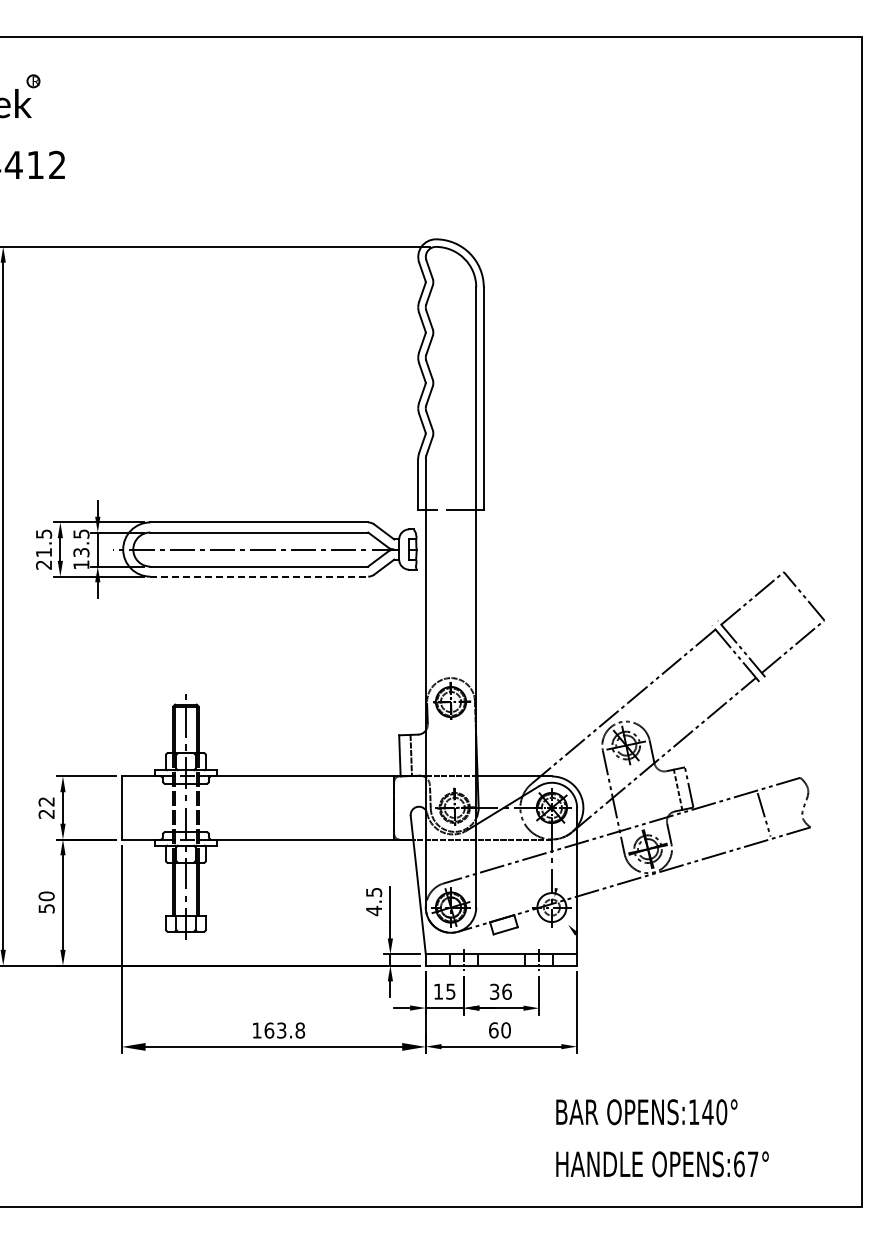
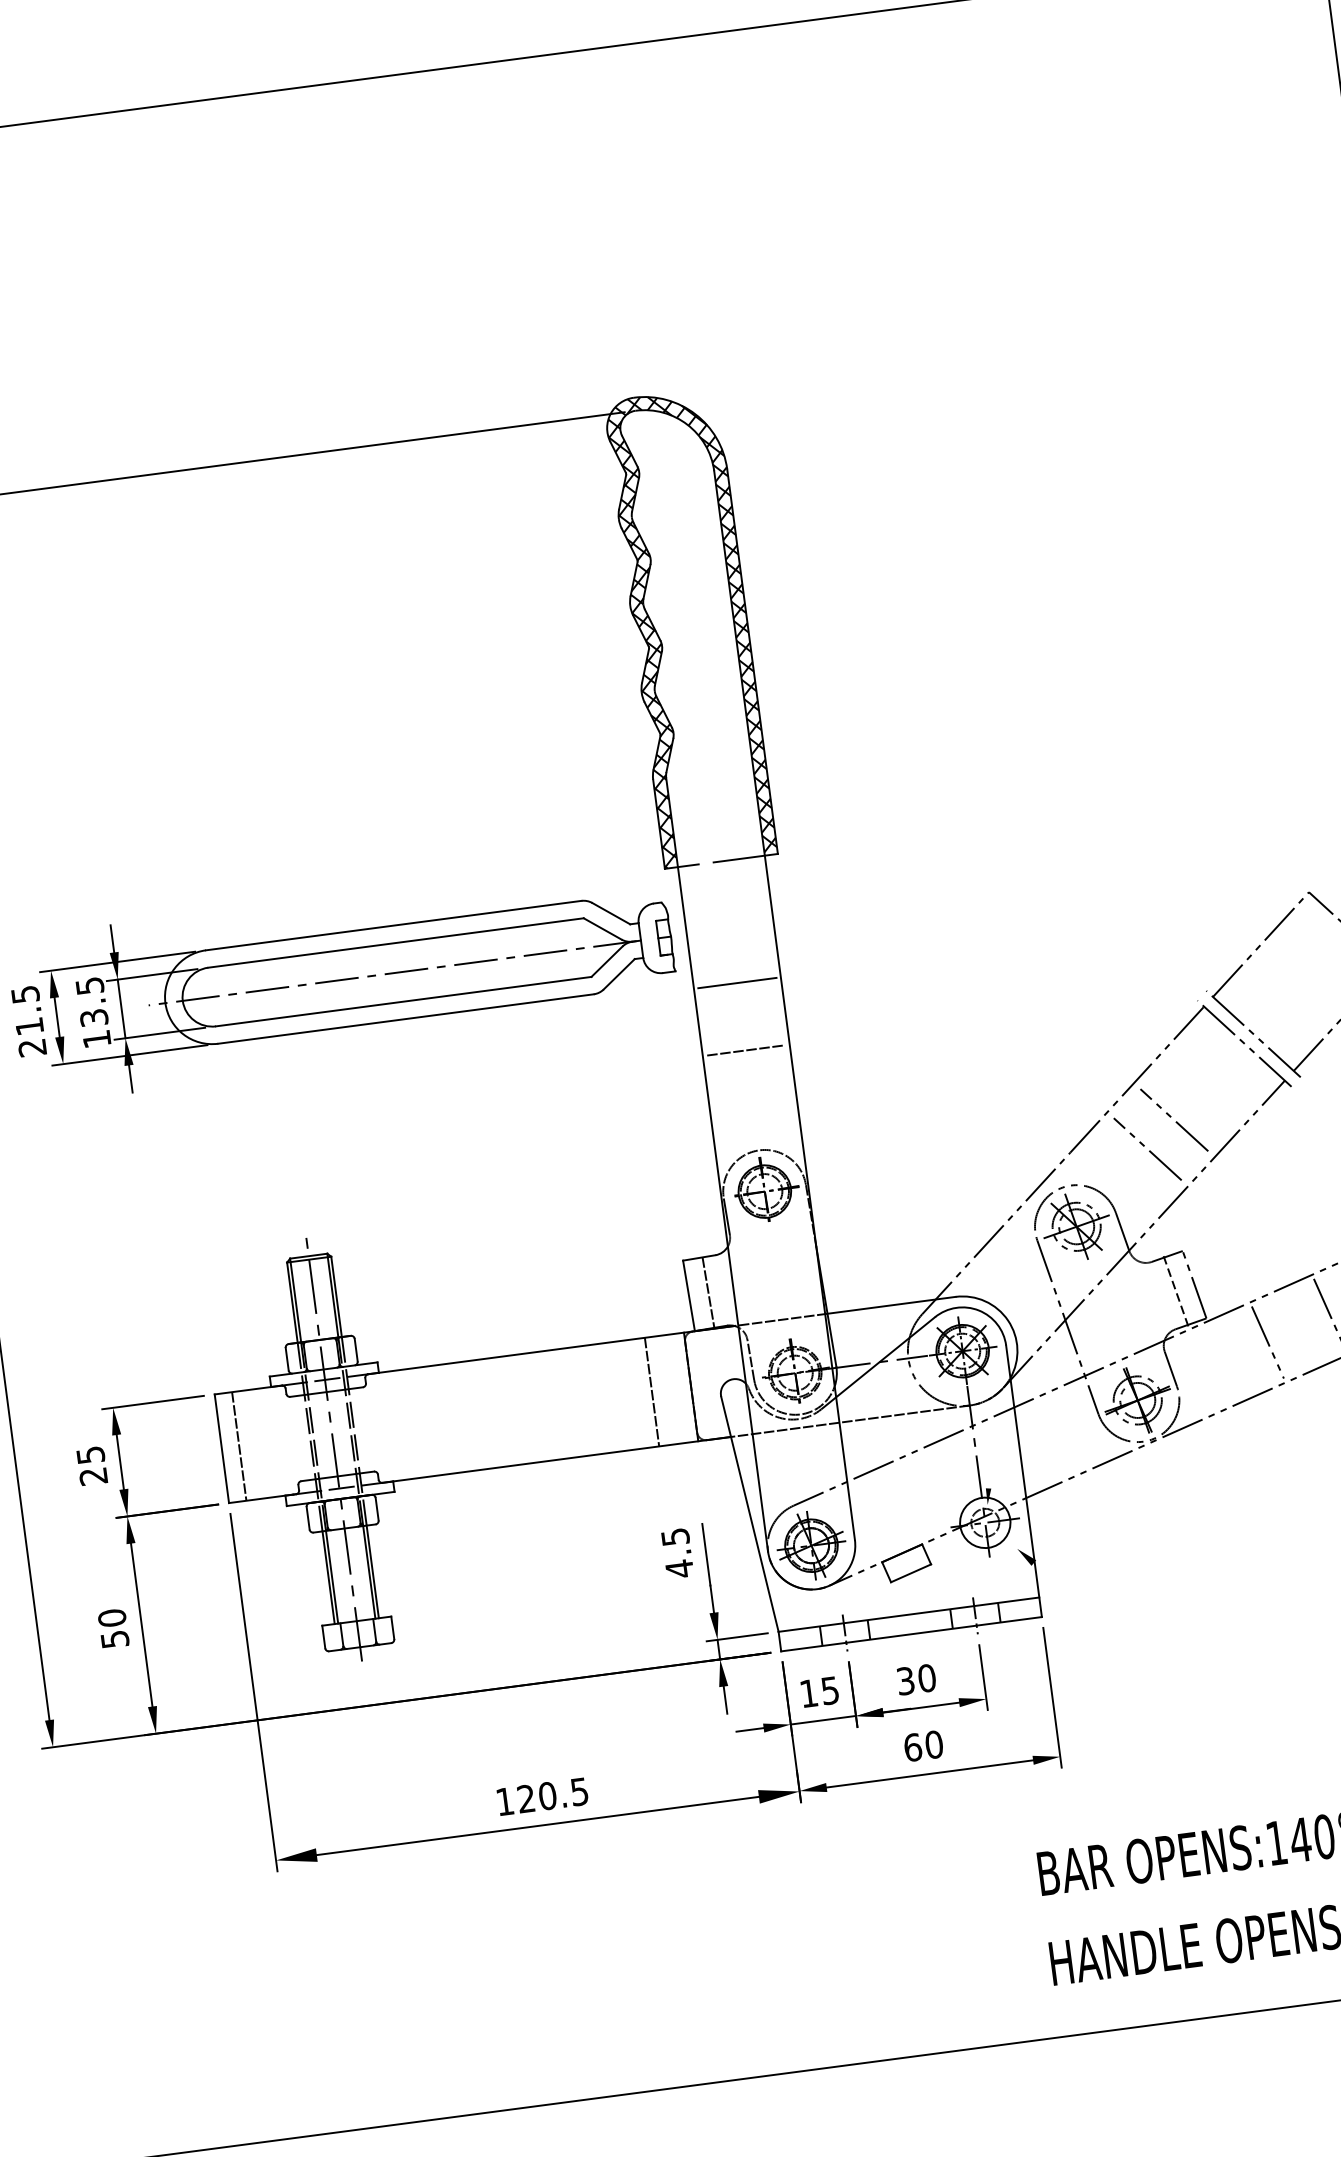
hatch: (450, 374) -> (689, 627), added
line: (259, 576) -> (406, 1018), dashed -> solid
line: (450, 581) -> (736, 983), added
line: (450, 620) -> (745, 1051), added
line: (689, 691) -> (1173, 1119), added
line: (672, 706) -> (1147, 1149), added
text: (46, 801) -> (90, 1454), 22 -> 25
line: (132, 807) -> (239, 1445), added
line: (371, 807) -> (651, 1391), added
line: (726, 825) -> (1267, 1341), added
text: (506, 991) -> (926, 1677), 36 -> 30
text: (284, 1030) -> (552, 1795), 163.8 -> 120.5

